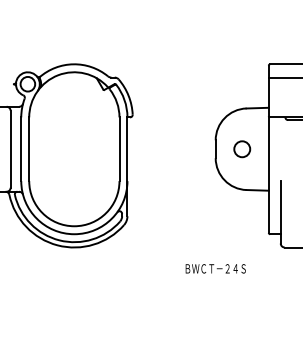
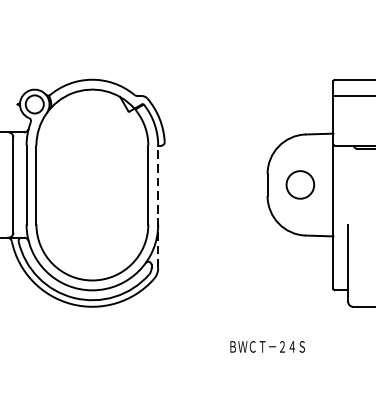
circle: (242, 149) -> (300, 185), size x1.4
line: (127, 166) -> (158, 206), solid -> dashed
text: (215, 268) -> (267, 346), moved

